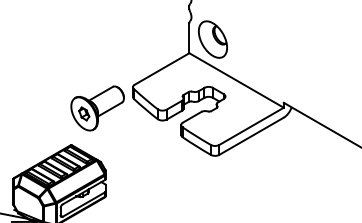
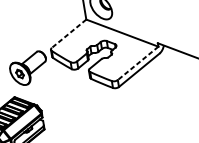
line: (161, 69) -> (68, 34), solid -> dashed
line: (251, 126) -> (138, 63), solid -> dashed

